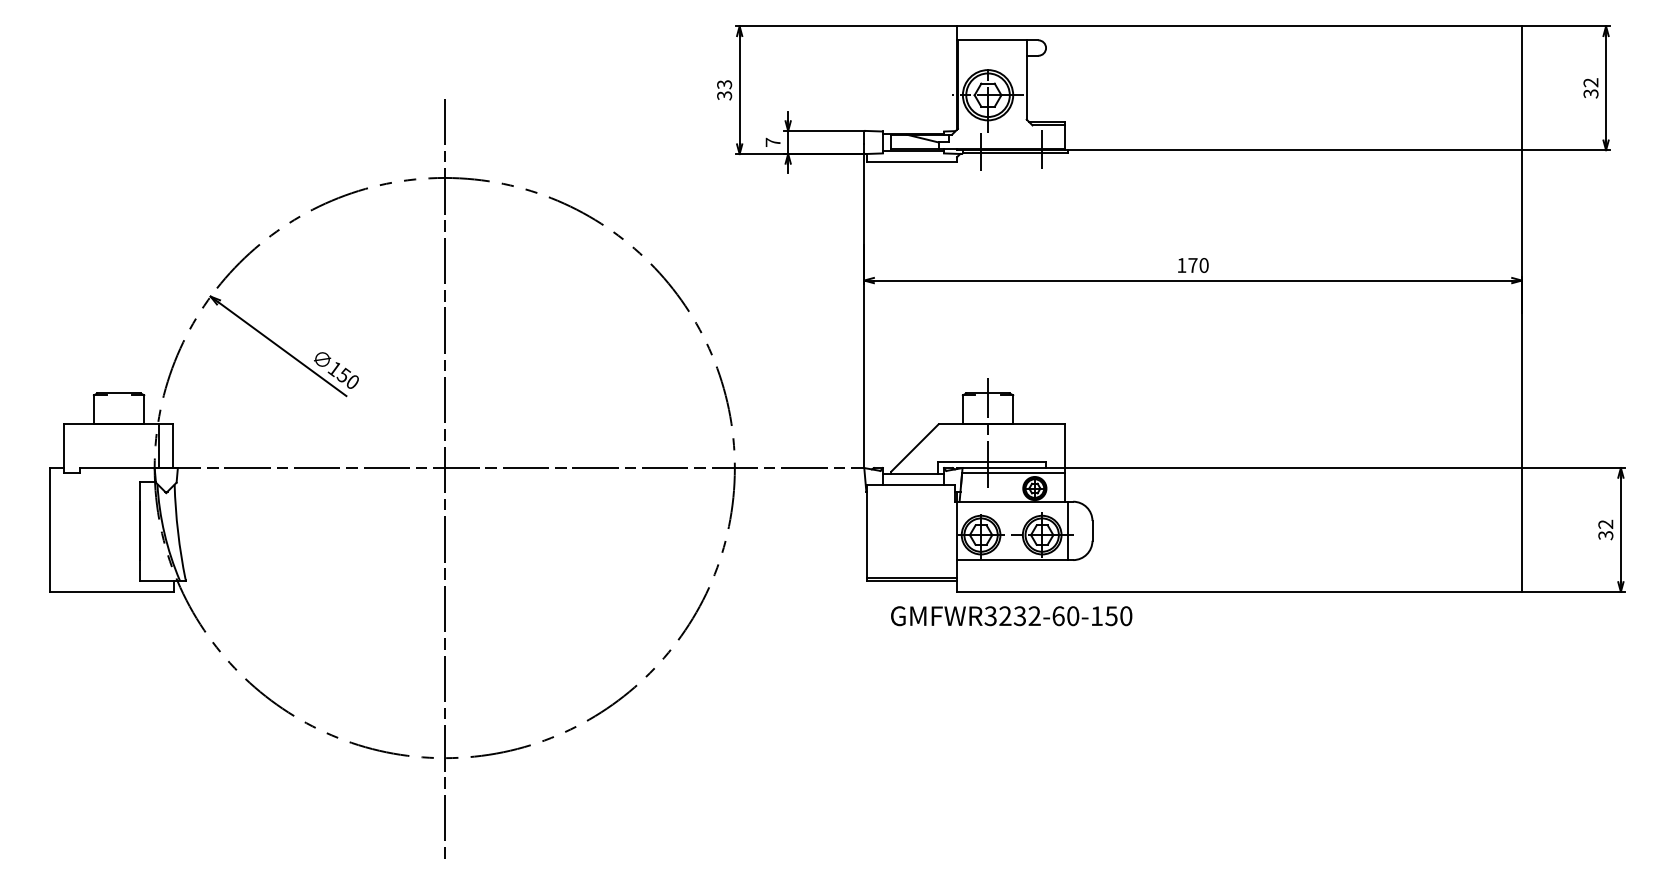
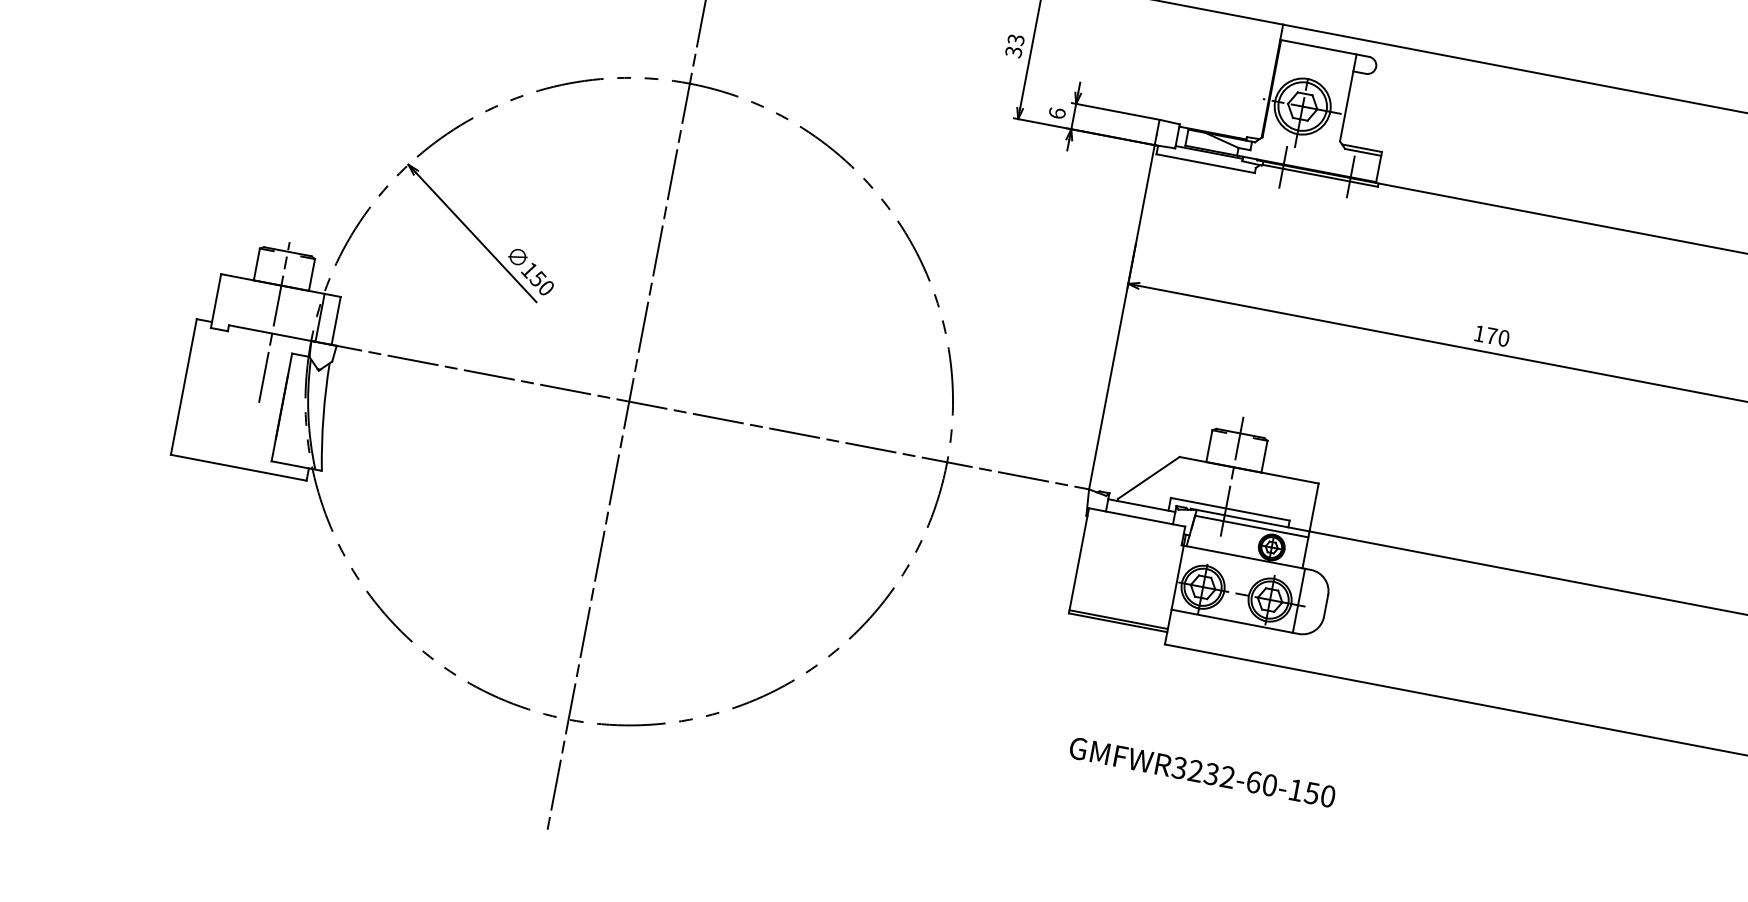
text: (772, 141) -> (1056, 112), 7 -> 6
line: (119, 457) -> (274, 322), added
text: (1011, 616) -> (1202, 772), moved

